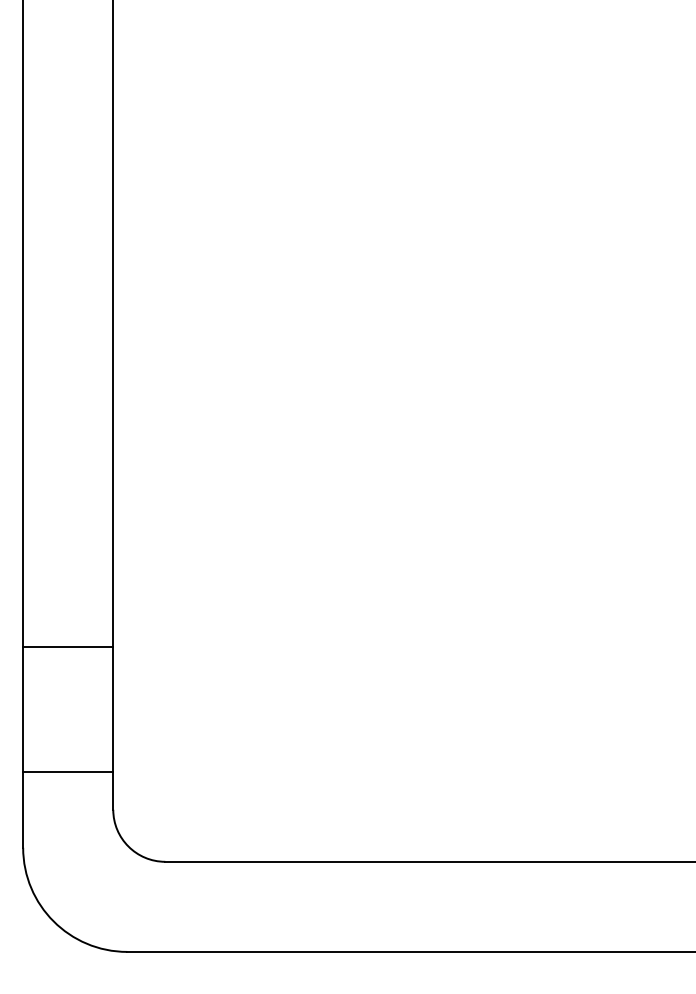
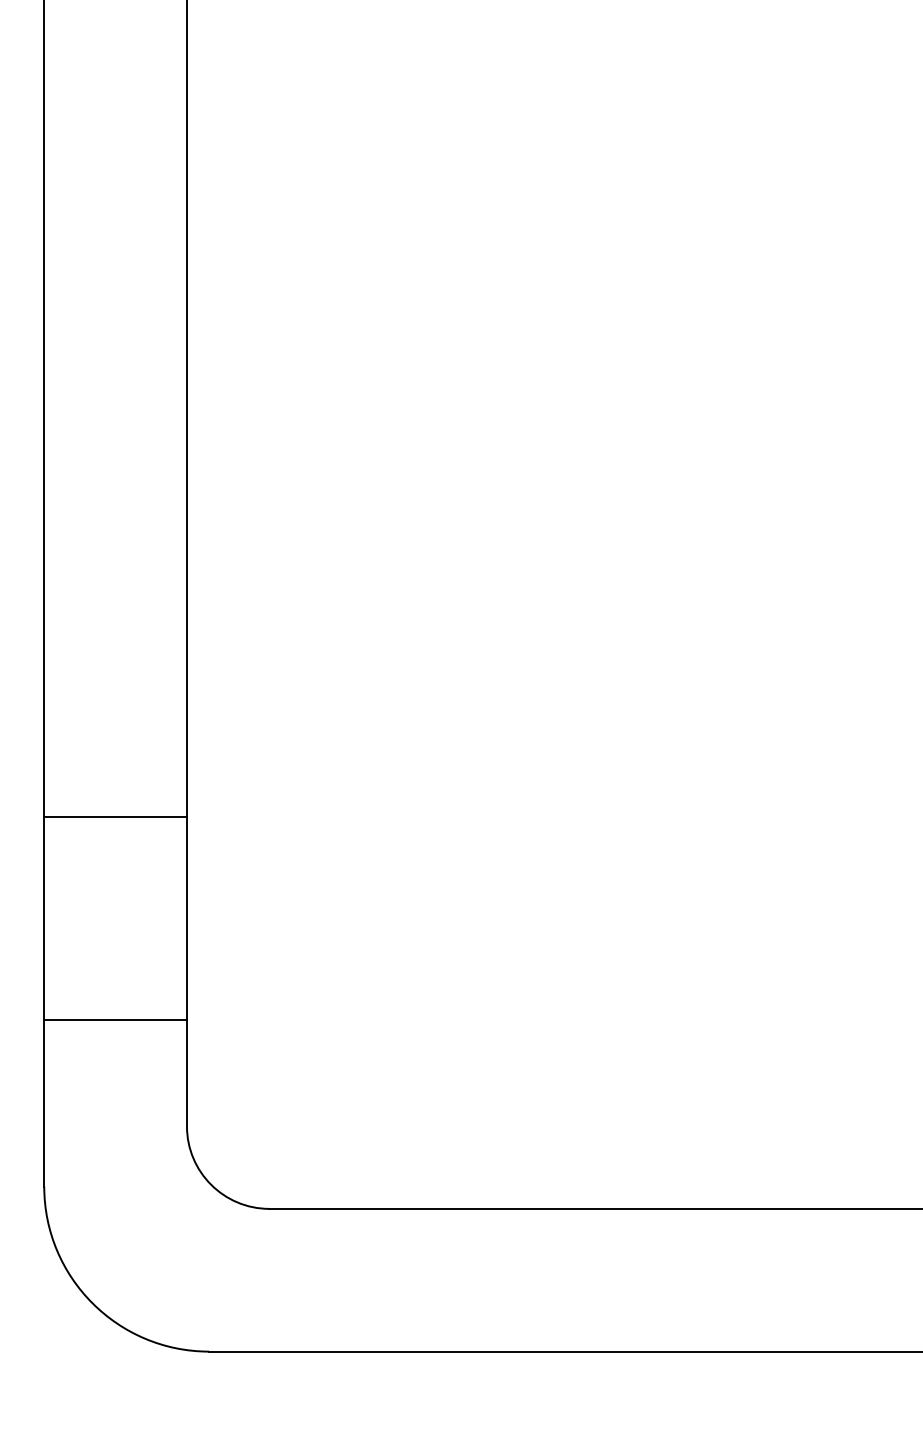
line: (68, 646) -> (116, 817), moved
line: (68, 771) -> (116, 1019), moved

